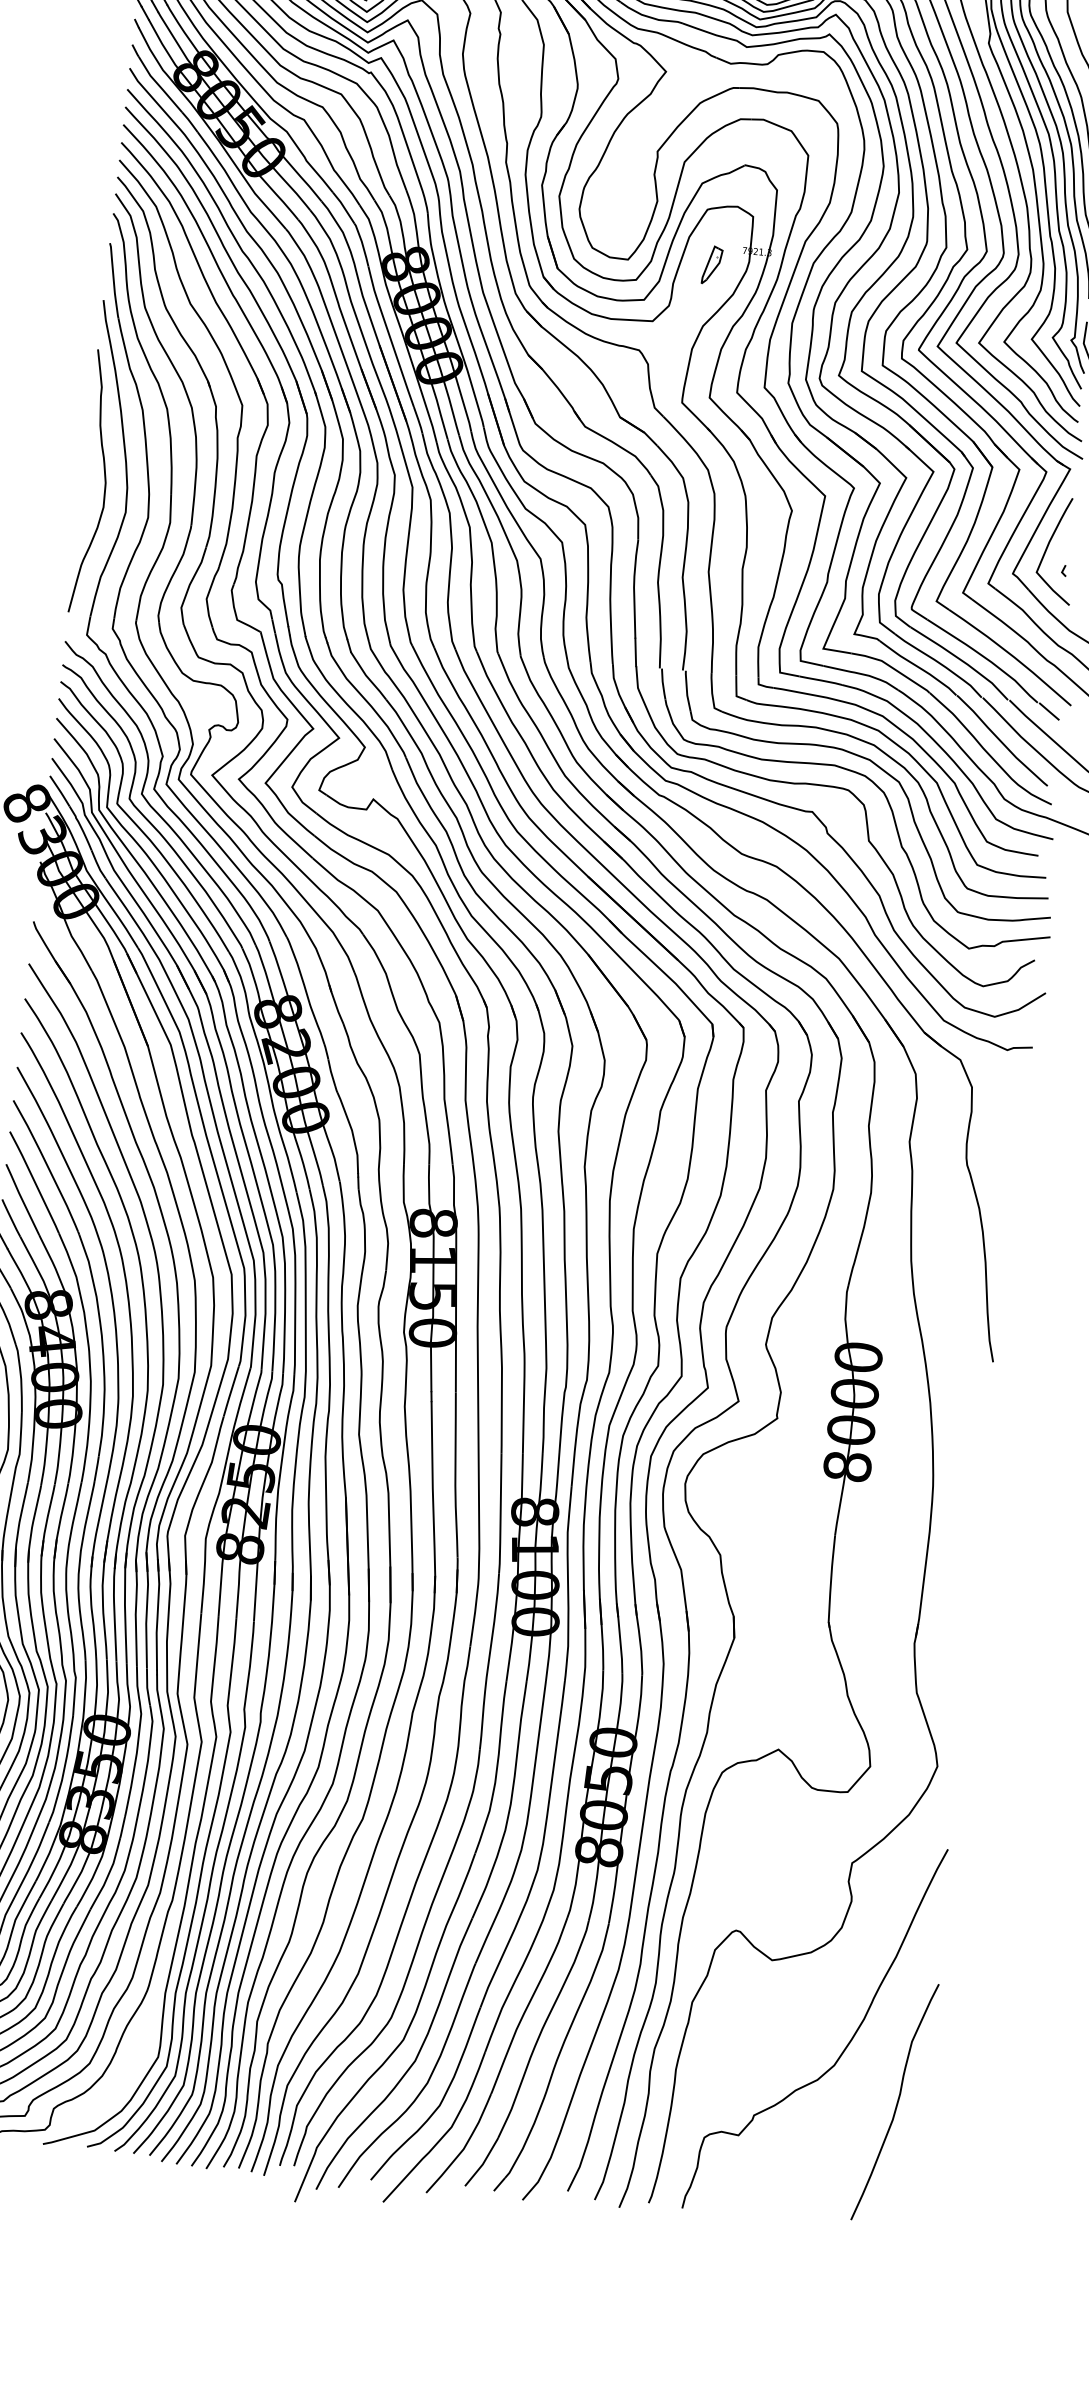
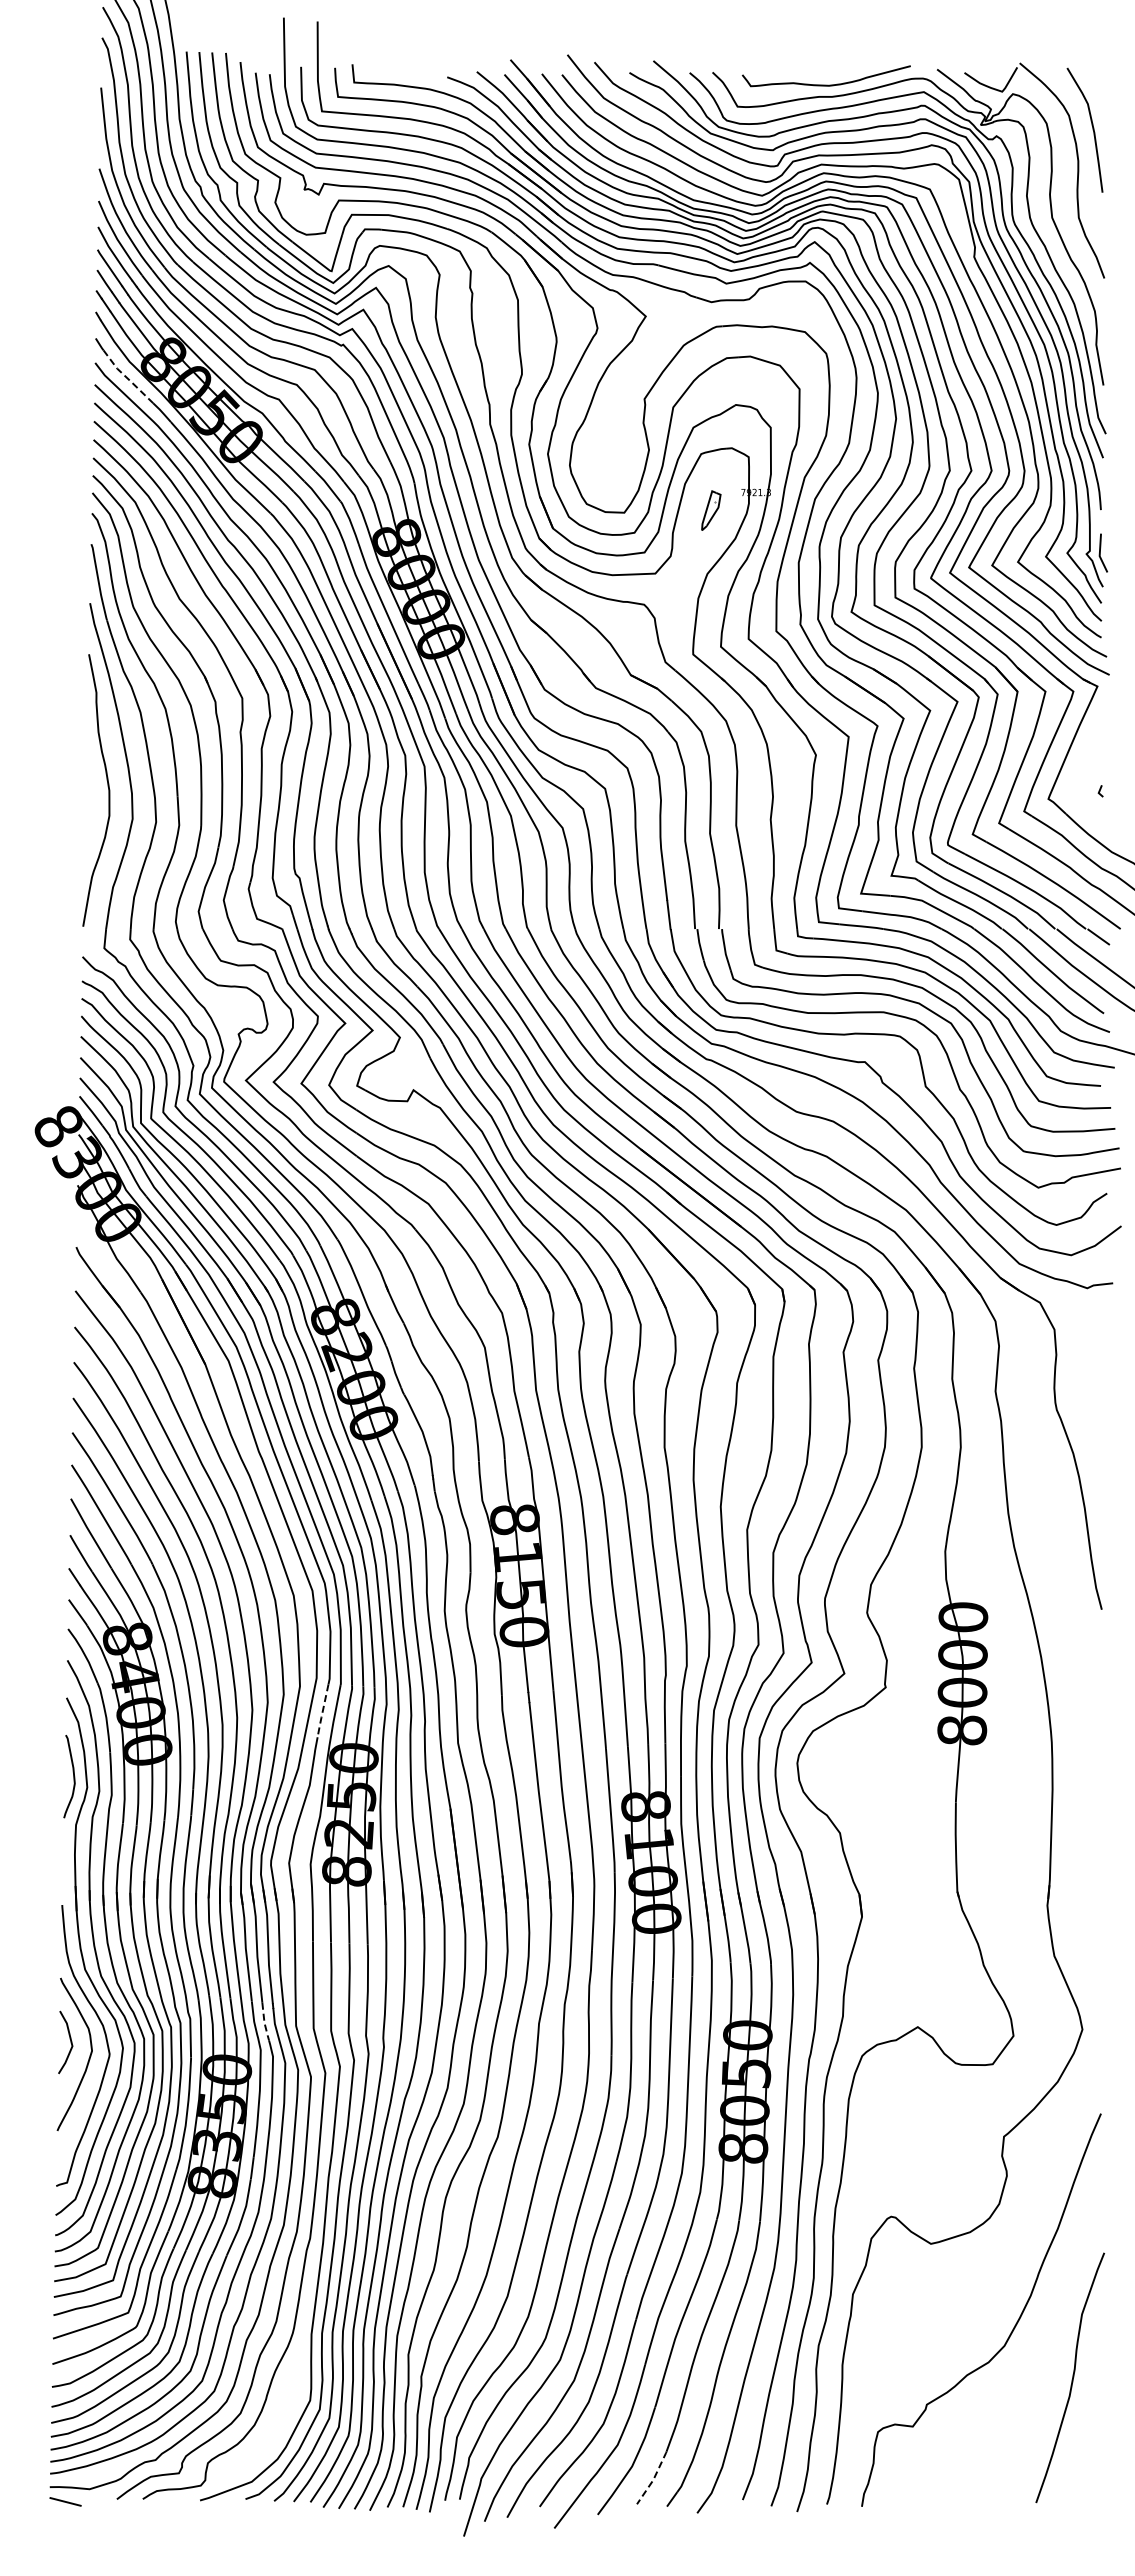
line: (159, 86) -> (127, 378), solid -> dashed
curve: (1048, 547) -> (1082, 768), removed
line: (230, 1393) -> (322, 1712), solid -> dashed
line: (147, 1687) -> (264, 2022), solid -> dashed
line: (484, 2162) -> (654, 2478), solid -> dashed

